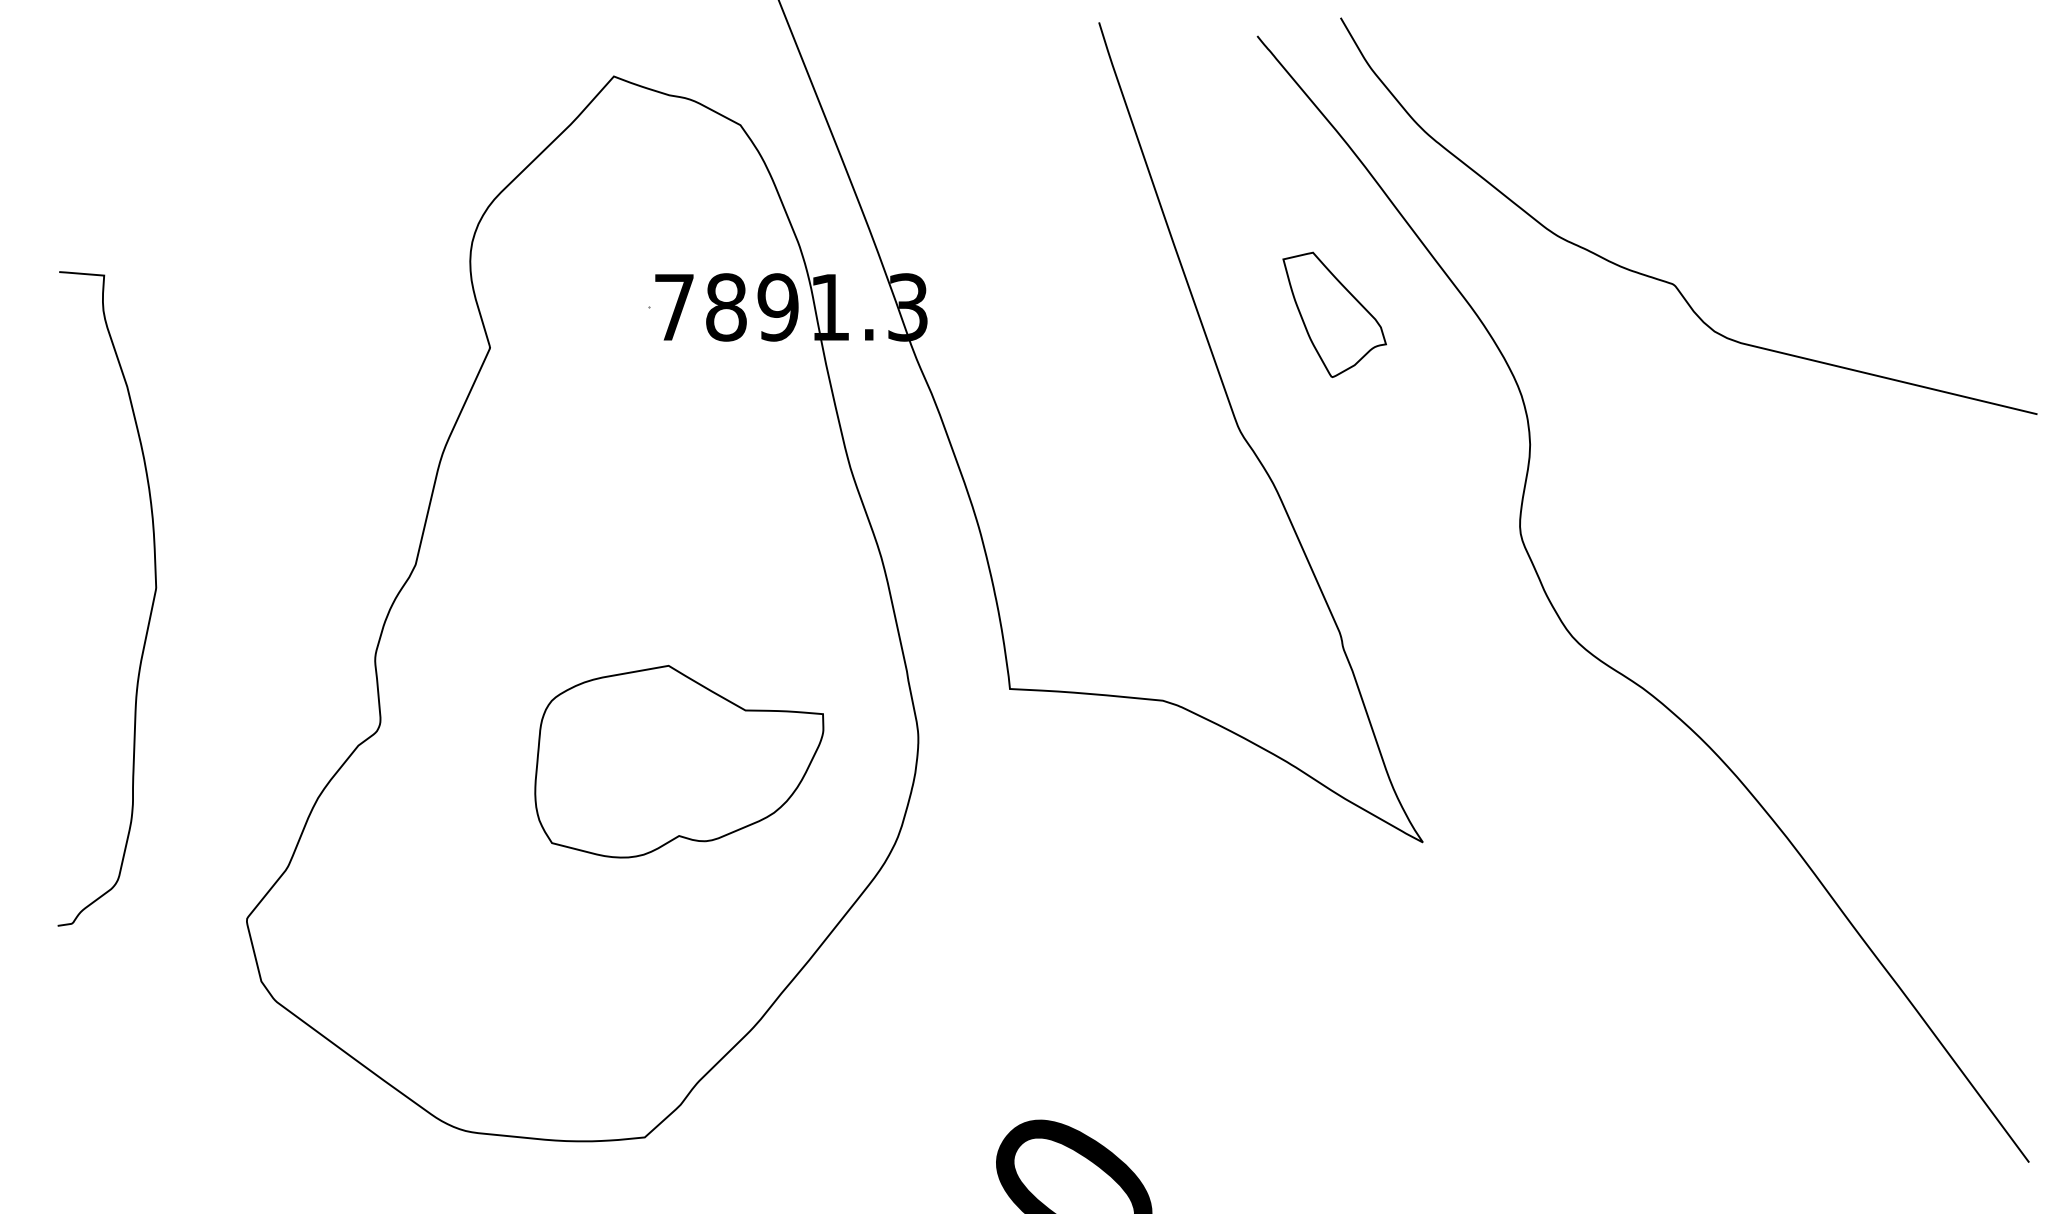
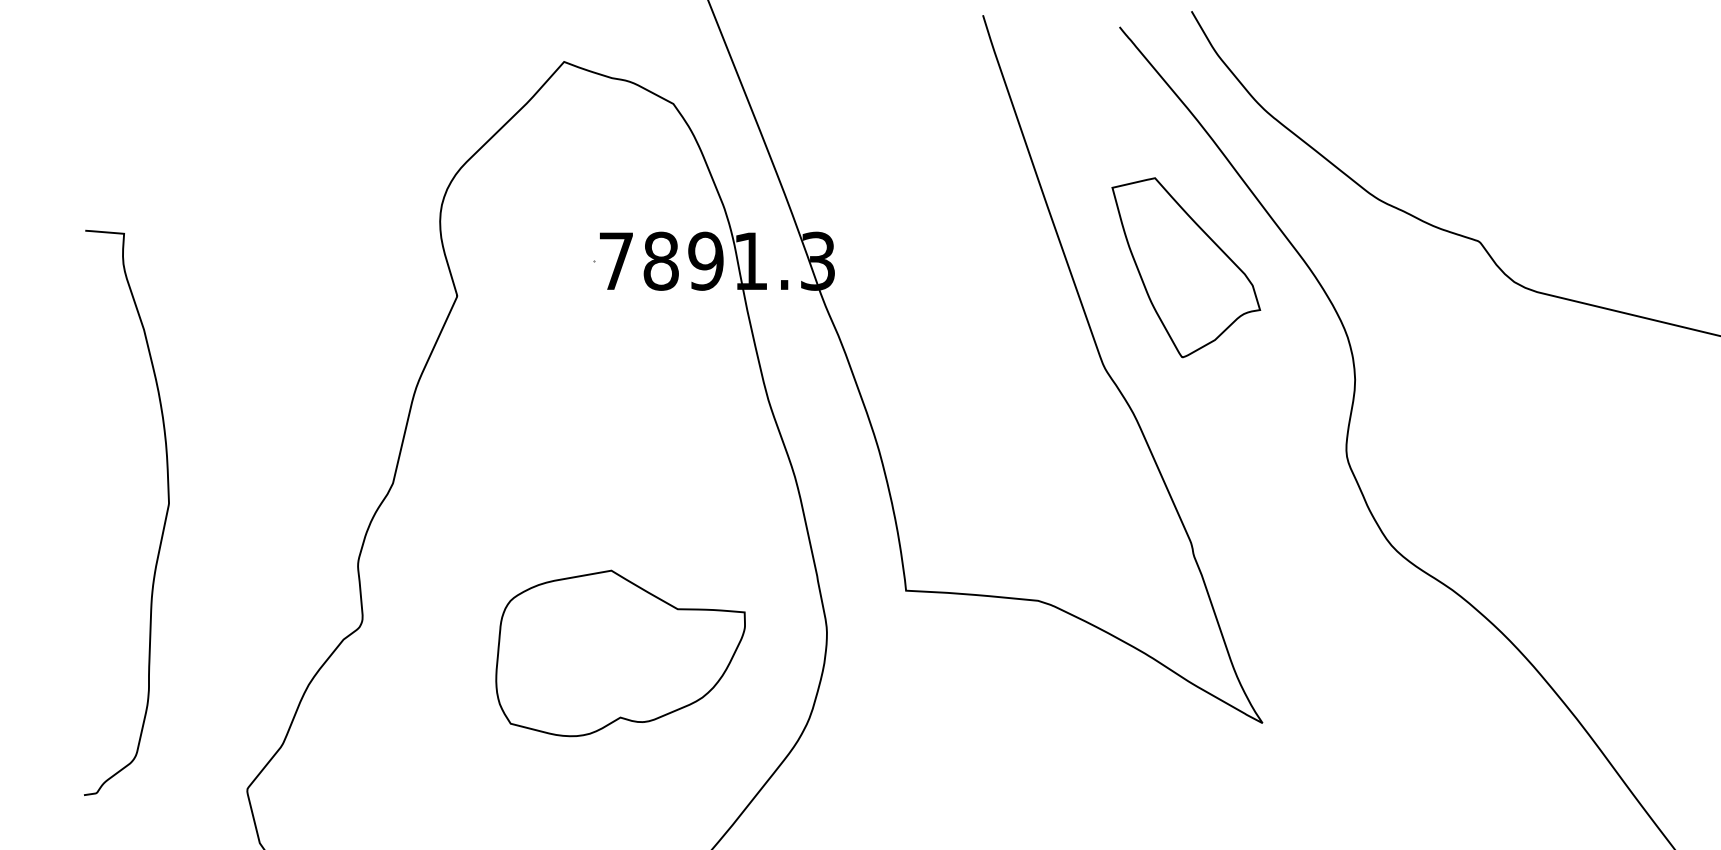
part: (1334, 314) -> (1186, 267), size x1.67

